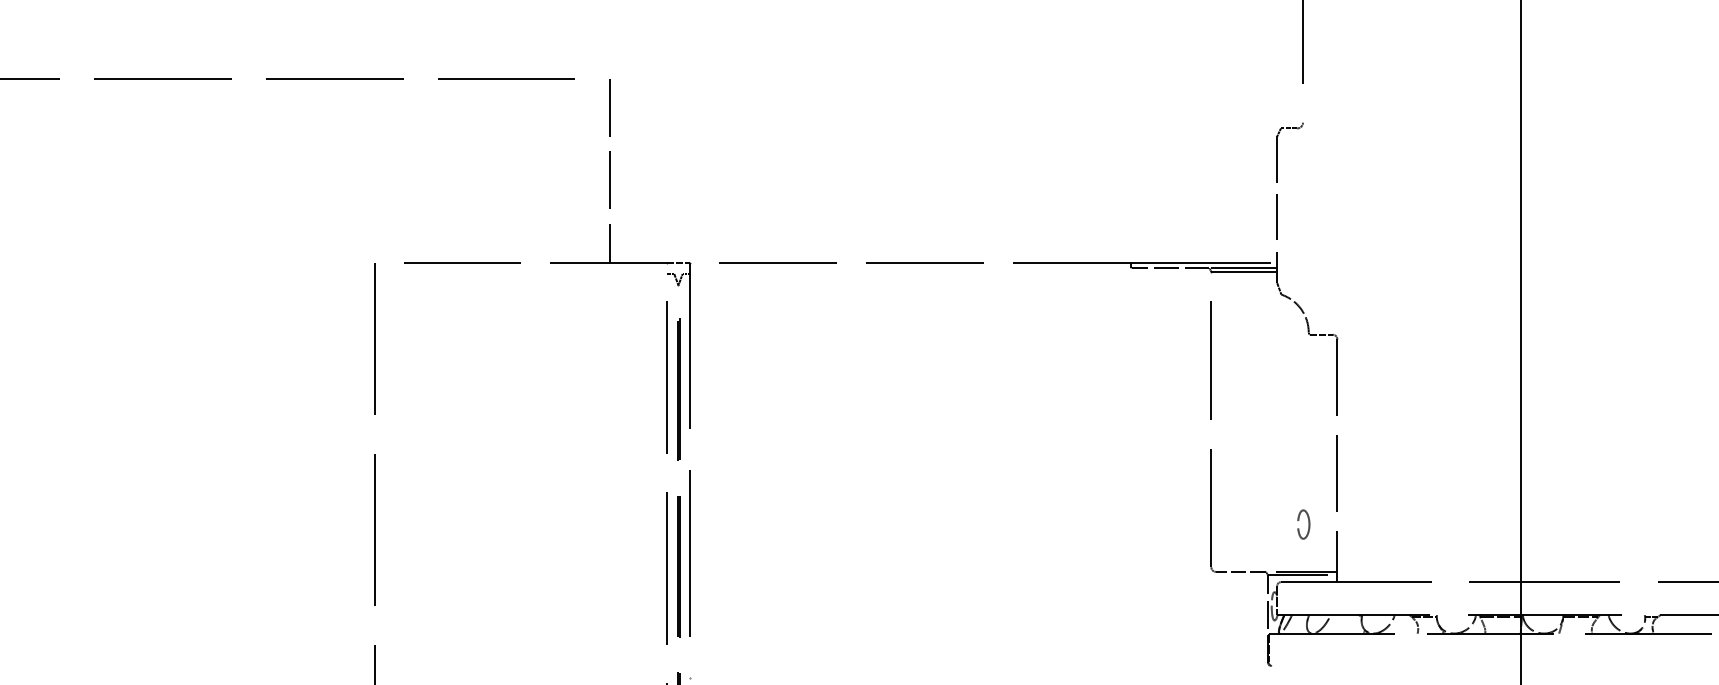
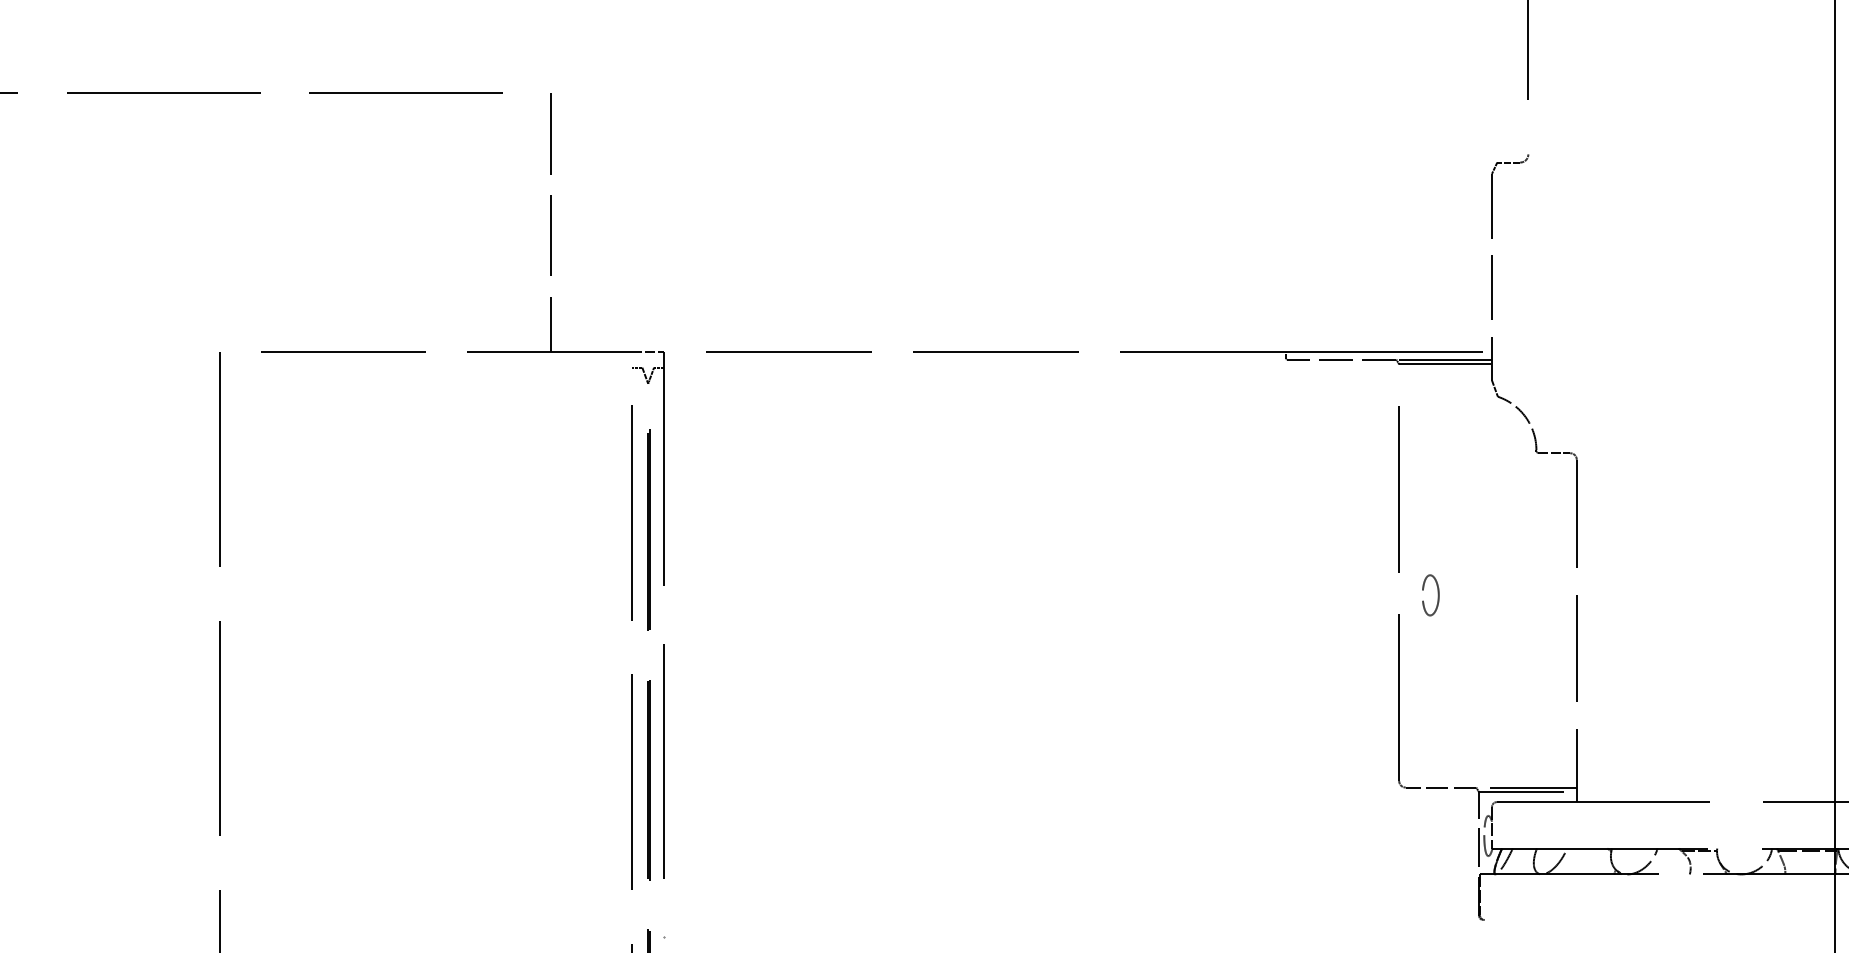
part: (1303, 524) -> (1430, 595), moved

